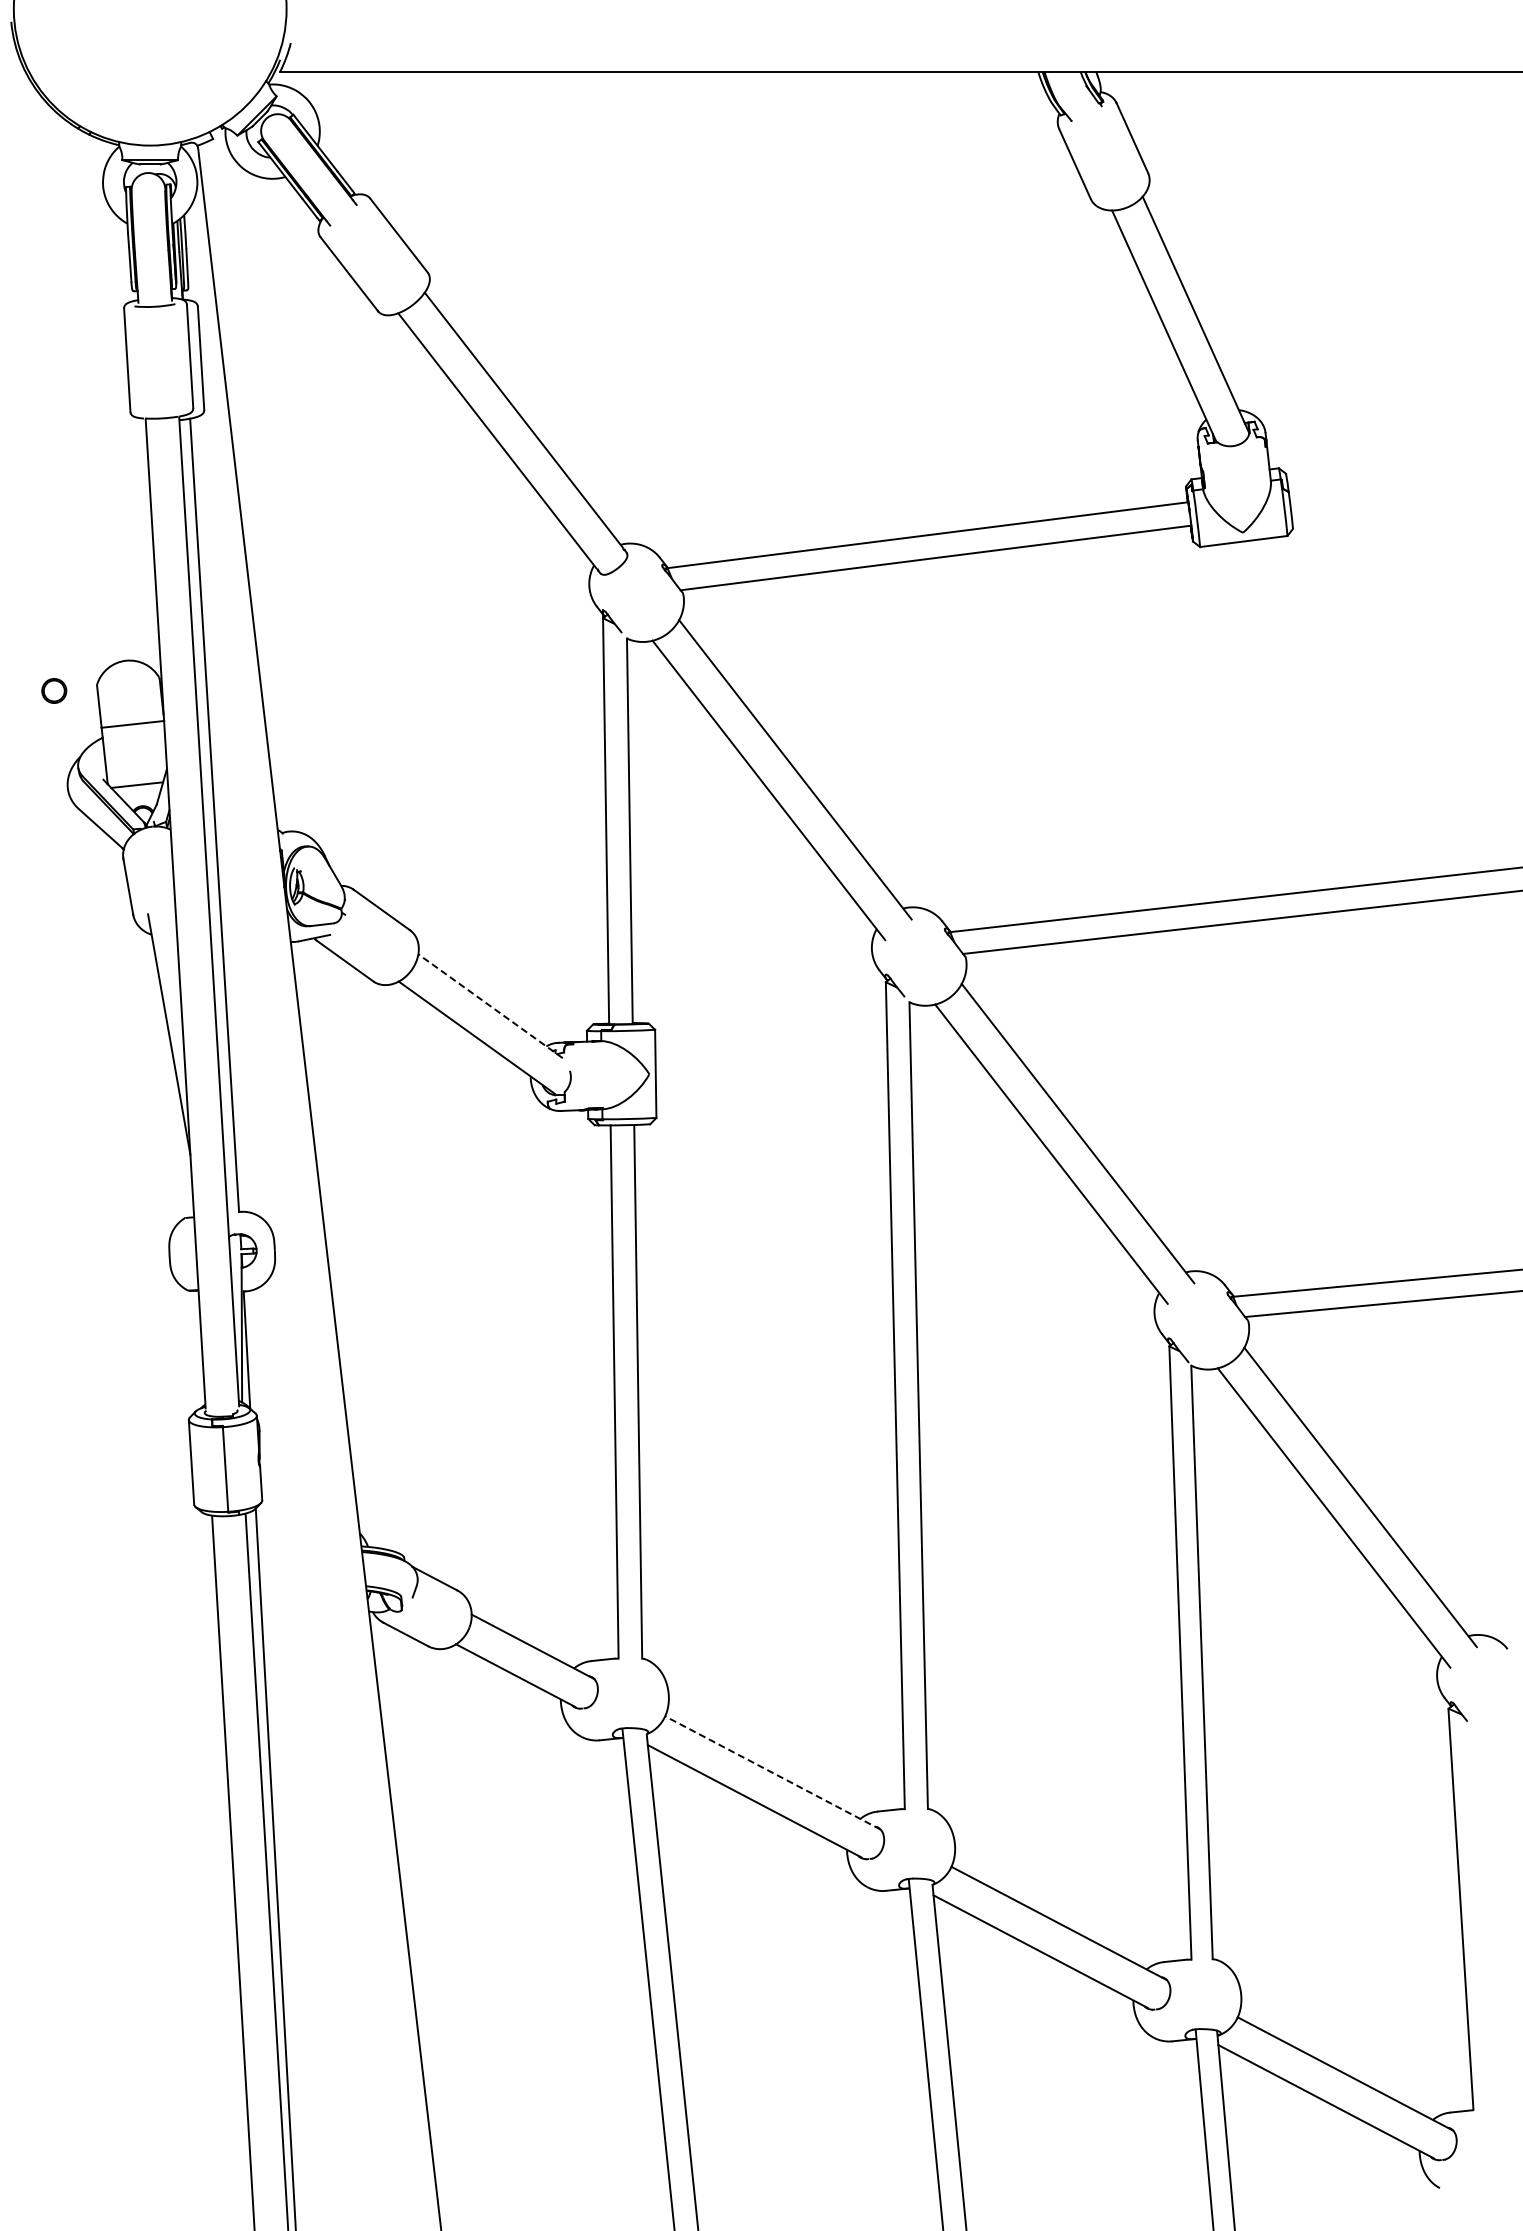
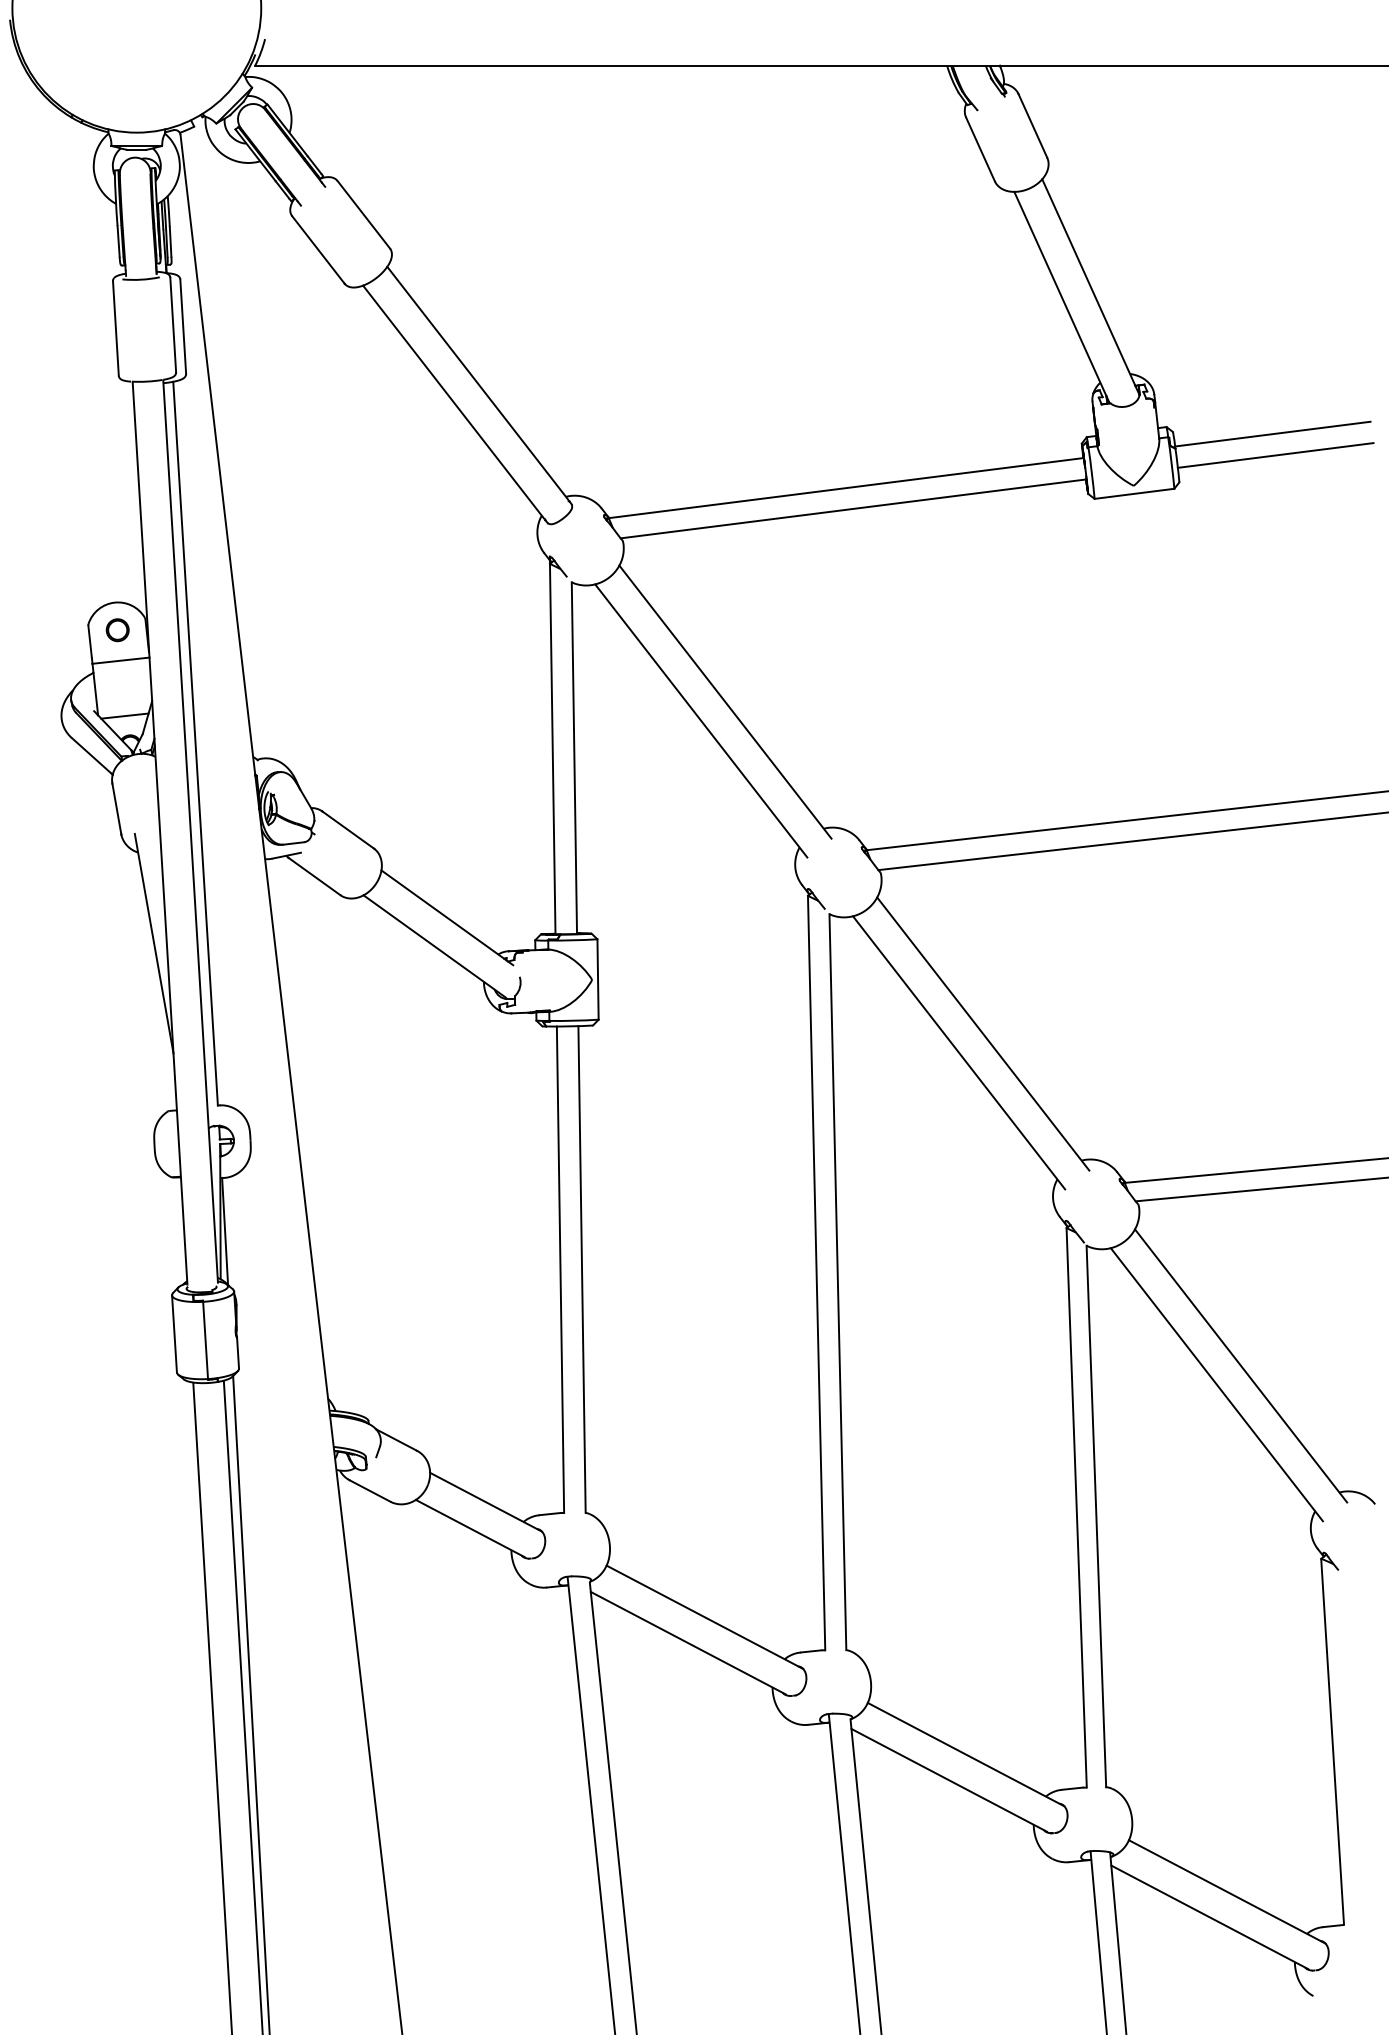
line: (1395, 475) -> (1272, 433), added
line: (1398, 499) -> (1275, 455), added
circle: (54, 690) -> (117, 629), moved
line: (490, 1006) -> (447, 918), dashed -> solid
line: (772, 1772) -> (704, 1616), dashed -> solid

